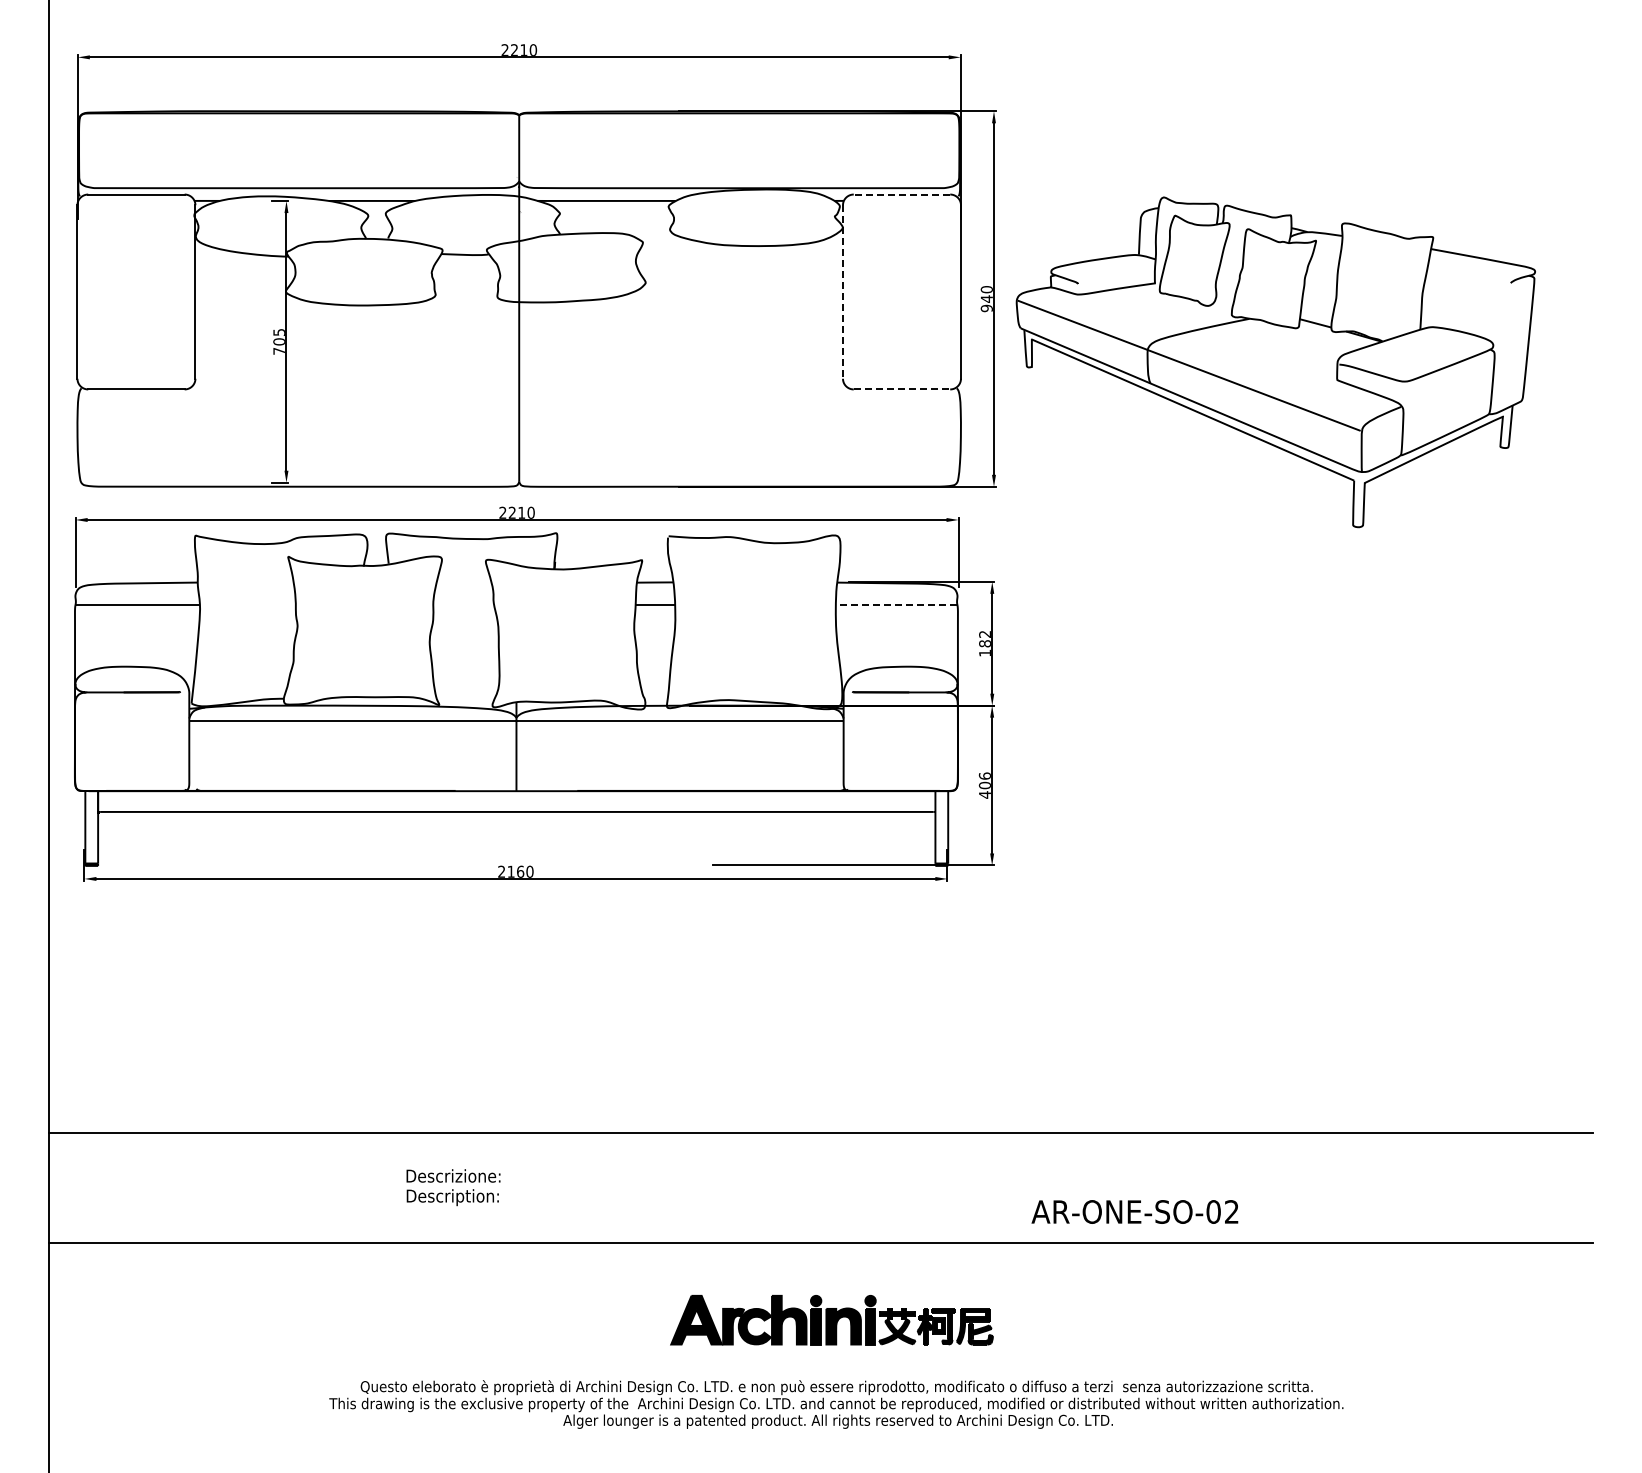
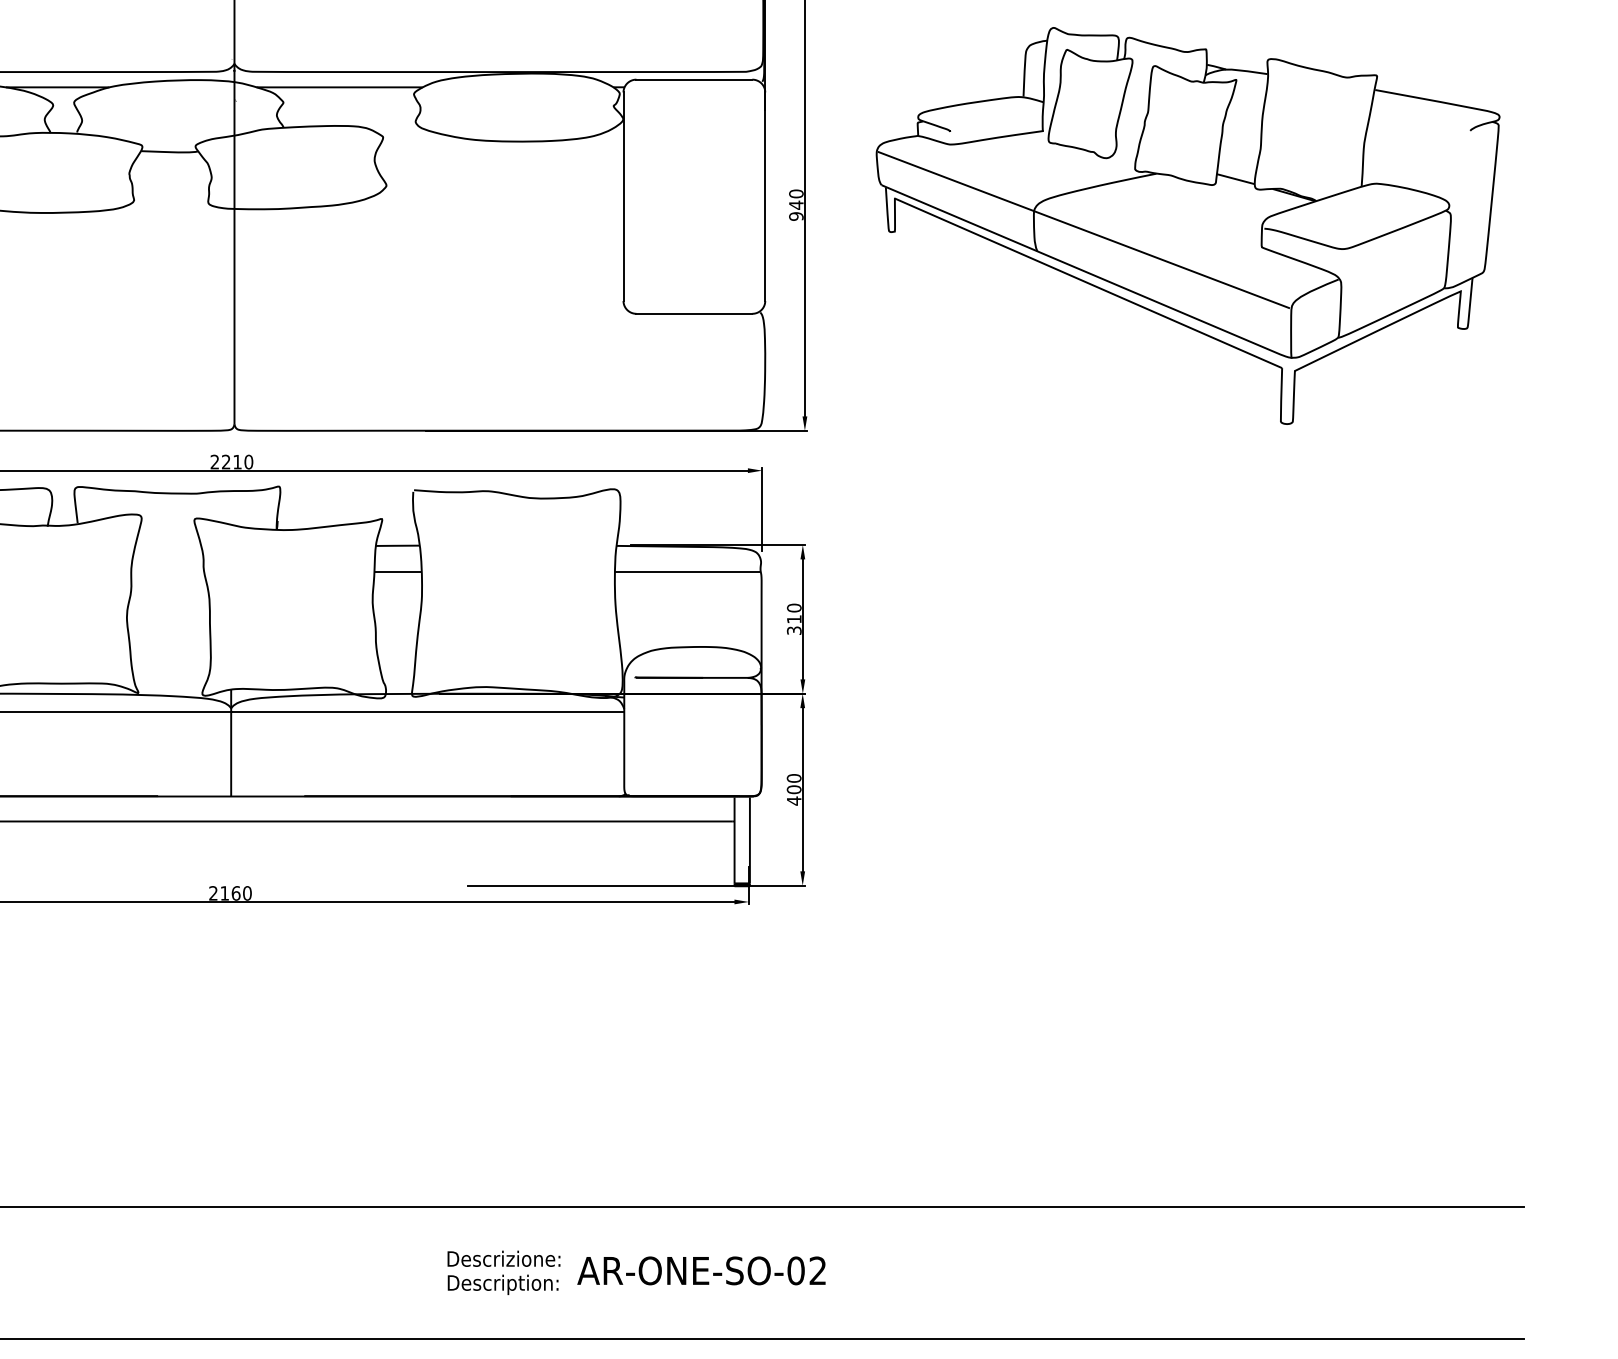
line: (901, 194) -> (693, 79), dashed -> solid
line: (843, 292) -> (624, 197), dashed -> solid
part: (1275, 362) -> (1187, 226), moved
line: (902, 389) -> (695, 313), dashed -> solid
line: (896, 604) -> (687, 572), dashed -> solid
text: (984, 643) -> (793, 619), 182 -> 310
text: (984, 775) -> (793, 777), 406 -> 400
text: (453, 1187) -> (503, 1272), moved
text: (1134, 1211) -> (701, 1270), moved

